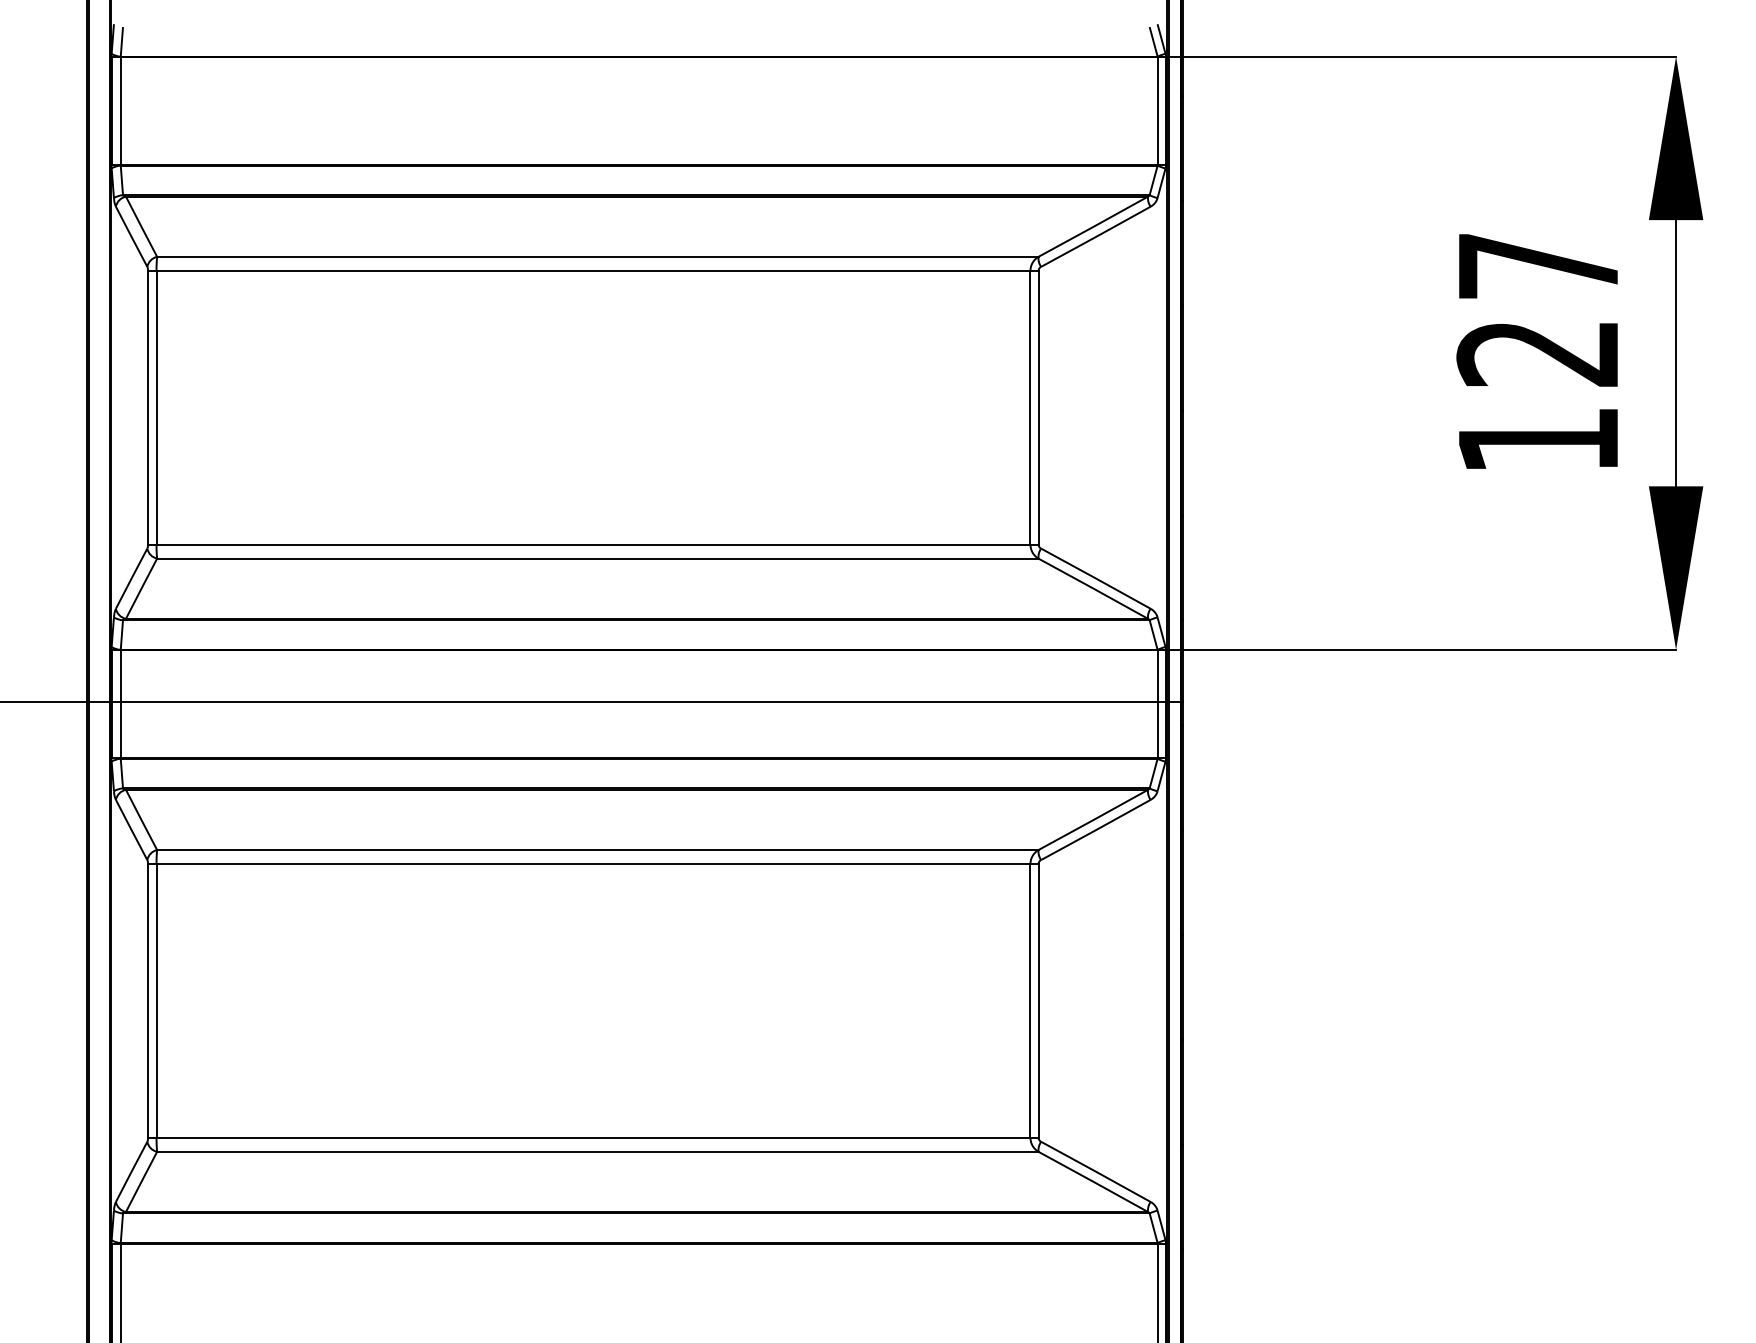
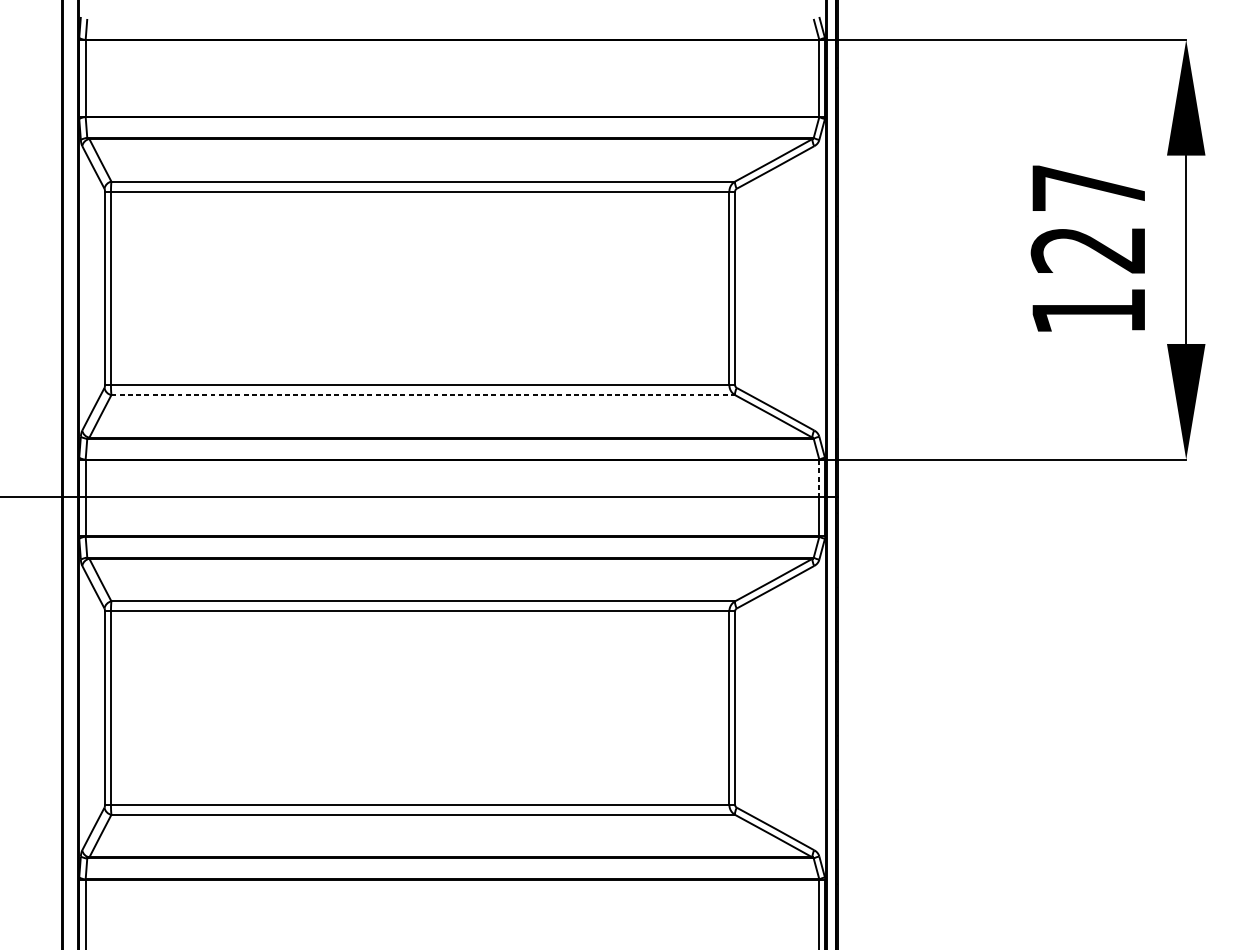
line: (597, 558) -> (423, 395), solid -> dashed
line: (1157, 676) -> (819, 478), solid -> dashed

